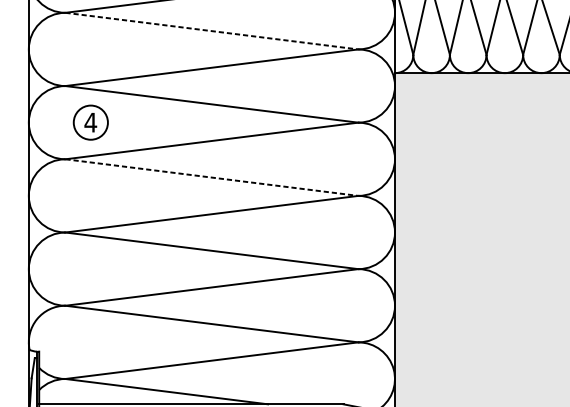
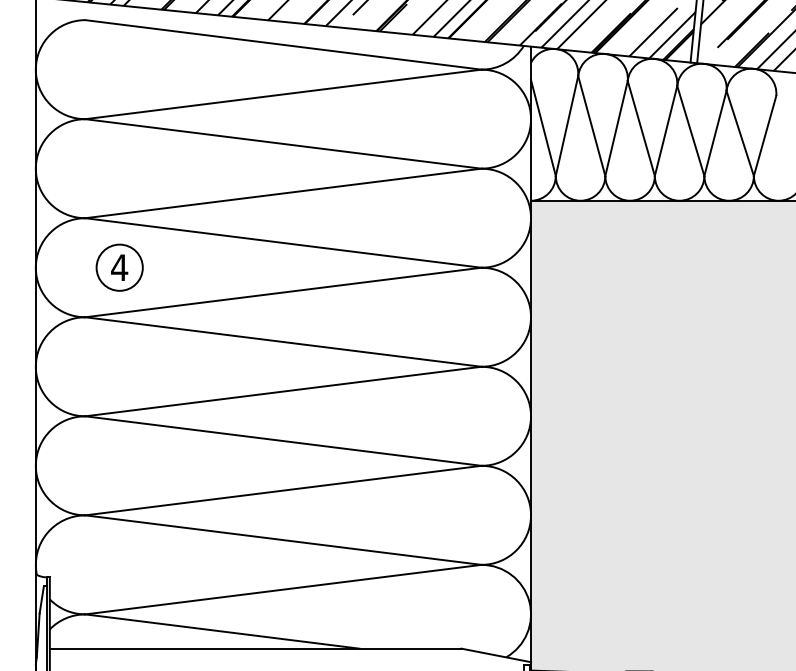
line: (211, 30) -> (283, 143), dashed -> solid
line: (211, 177) -> (283, 342), dashed -> solid

